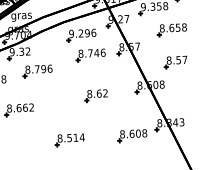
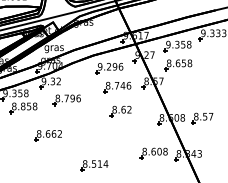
part: (172, 30) -> (178, 65), moved
part: (175, 62) -> (202, 118), moved
part: (96, 95) -> (120, 111), moved
part: (132, 135) -> (153, 153), moved

